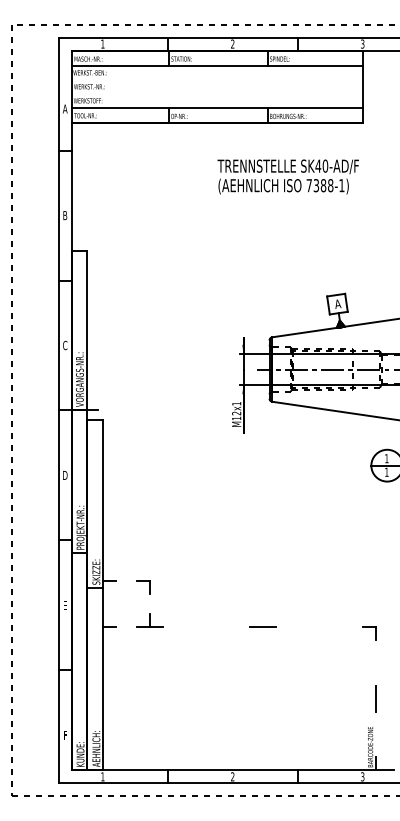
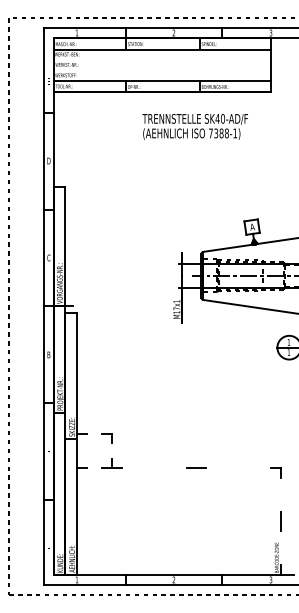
text: (64, 108) -> (48, 81), A -> E
text: (287, 176) -> (194, 126), moved
text: (65, 215) -> (49, 160), B -> D
text: (236, 413) -> (176, 308), M12x1 -> M17x1
text: (65, 475) -> (49, 355), D -> B

